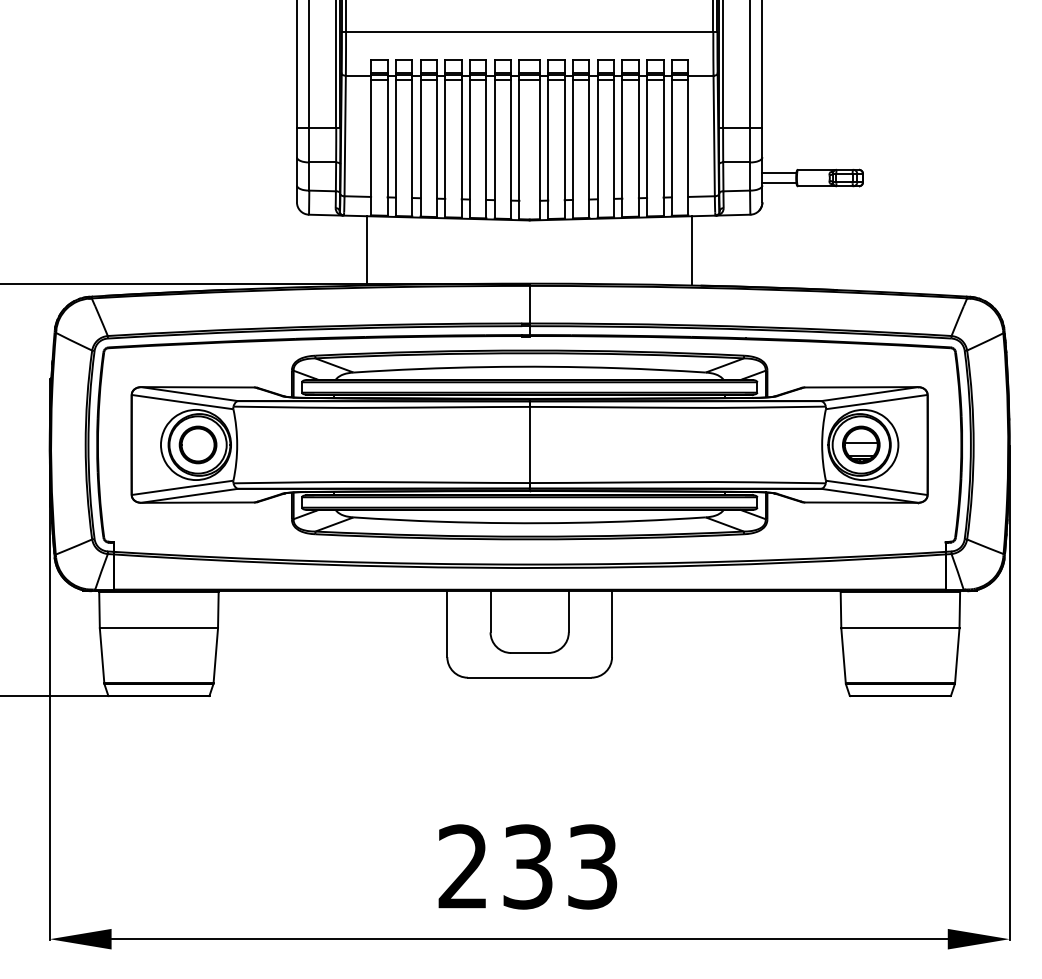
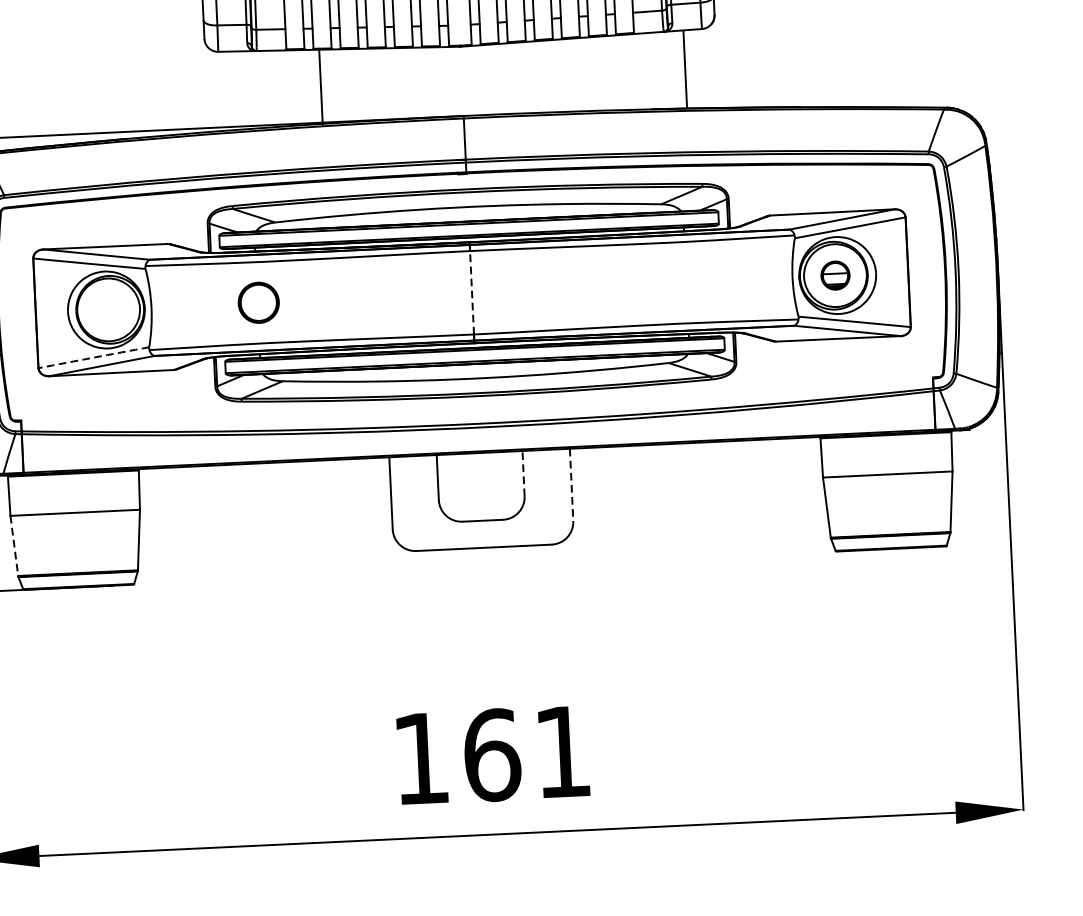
line: (366, 250) -> (320, 86), moved
line: (692, 250) -> (685, 69), moved
part: (197, 444) -> (258, 302), moved
line: (529, 444) -> (471, 292), solid -> dashed
part: (861, 444) -> (835, 275), size x0.7
arc: (182, 487) -> (93, 357), solid -> dashed
line: (568, 611) -> (523, 473), solid -> dashed
line: (612, 624) -> (572, 485), solid -> dashed
line: (102, 655) -> (14, 545), solid -> dashed
text: (527, 866) -> (491, 754), 233 -> 161

